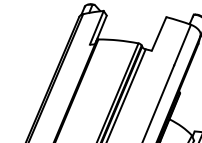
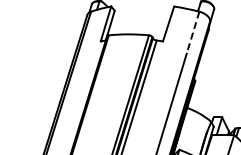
line: (183, 44) -> (193, 32), solid -> dashed

